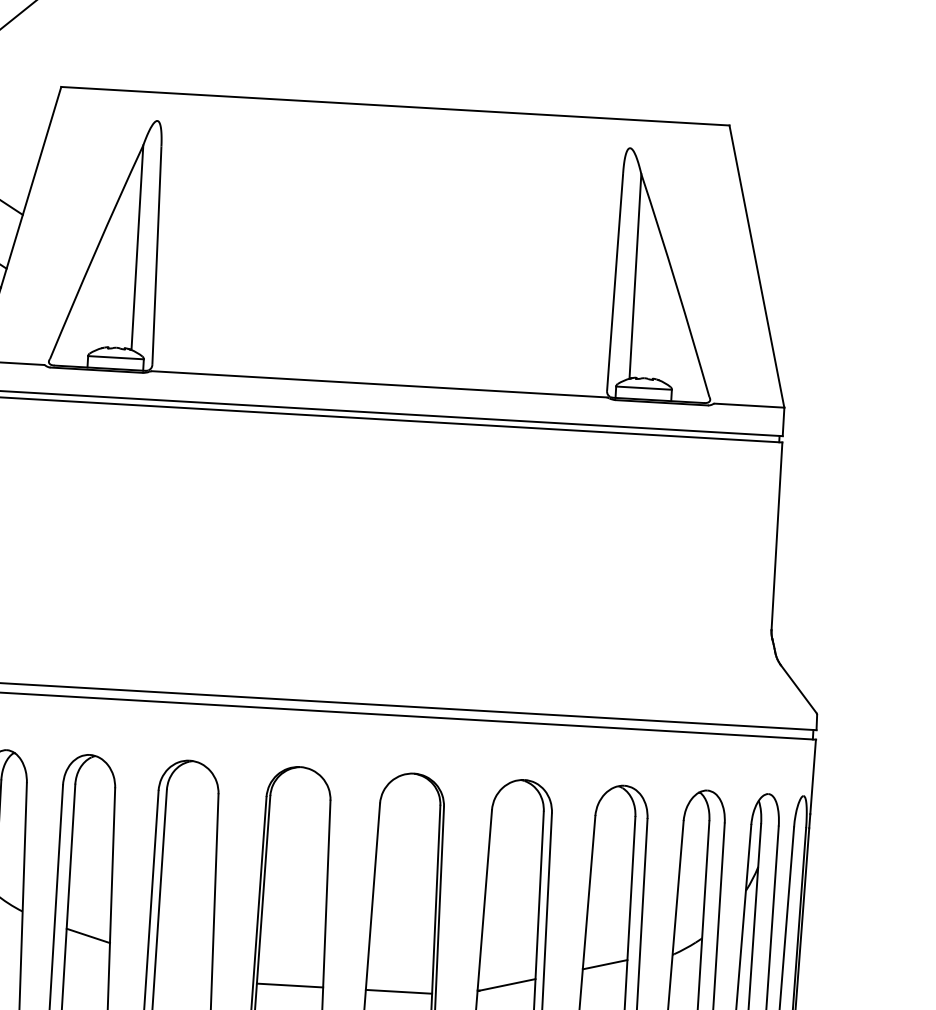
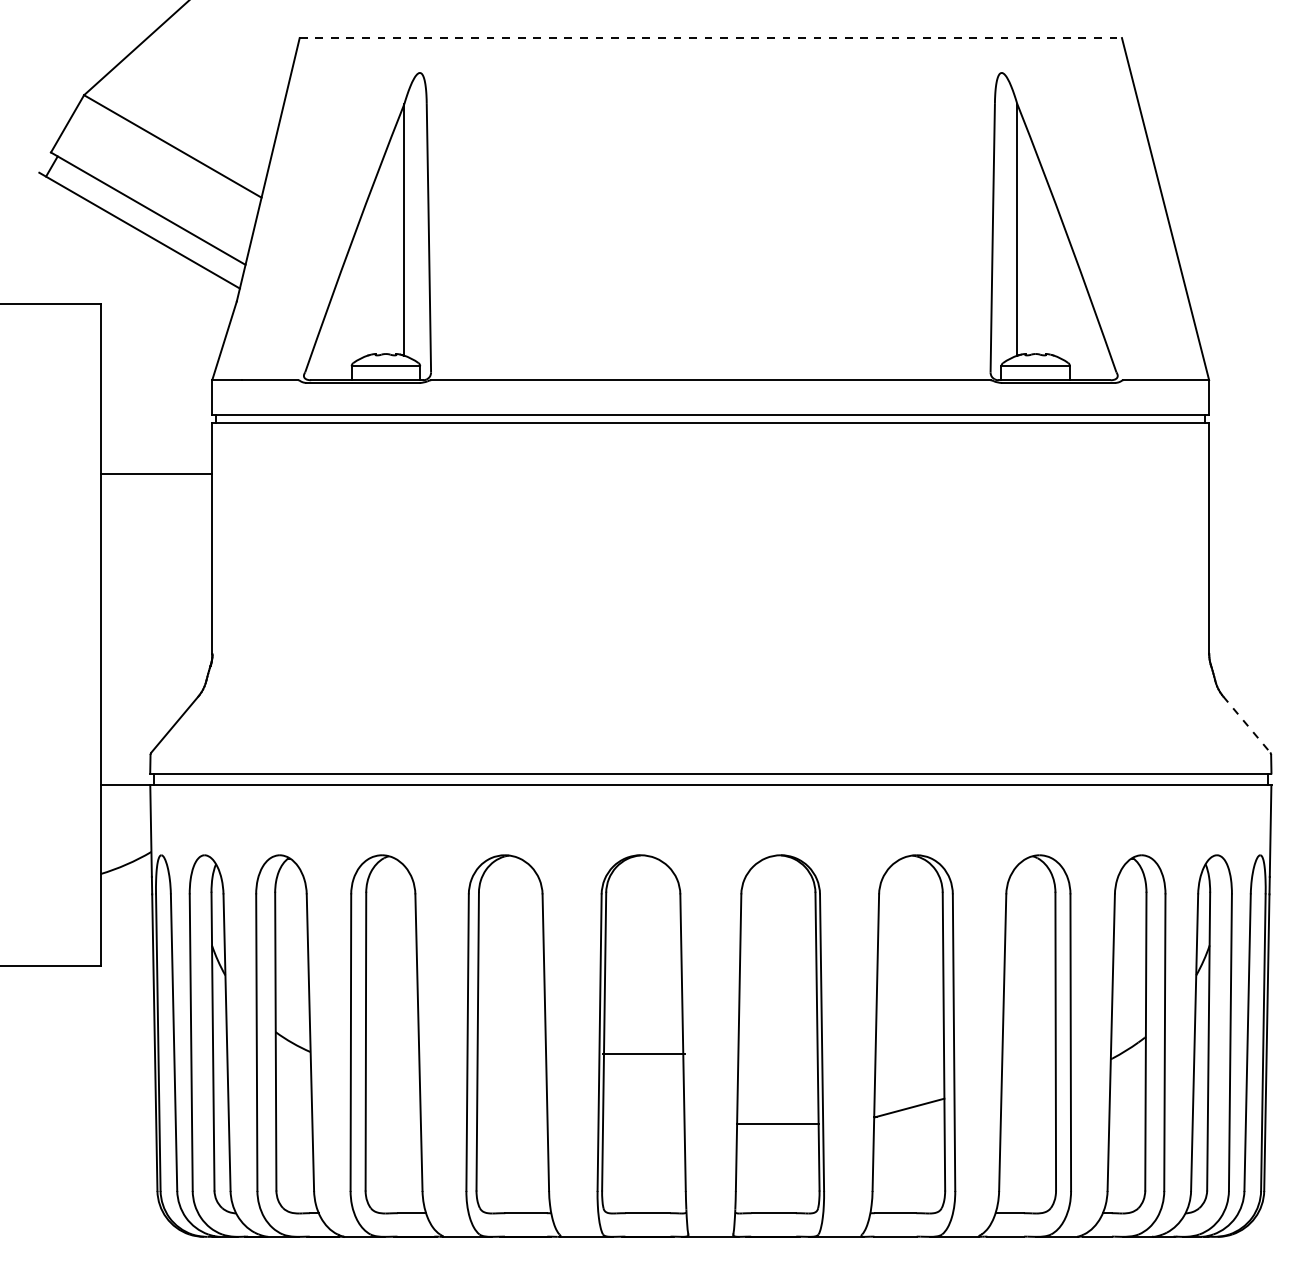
line: (395, 106) -> (711, 38), solid -> dashed
line: (798, 689) -> (1246, 724), solid -> dashed
line: (87, 936) -> (392, 1077), removed
line: (604, 964) -> (1028, 1075), removed
line: (289, 985) -> (643, 1053), moved

